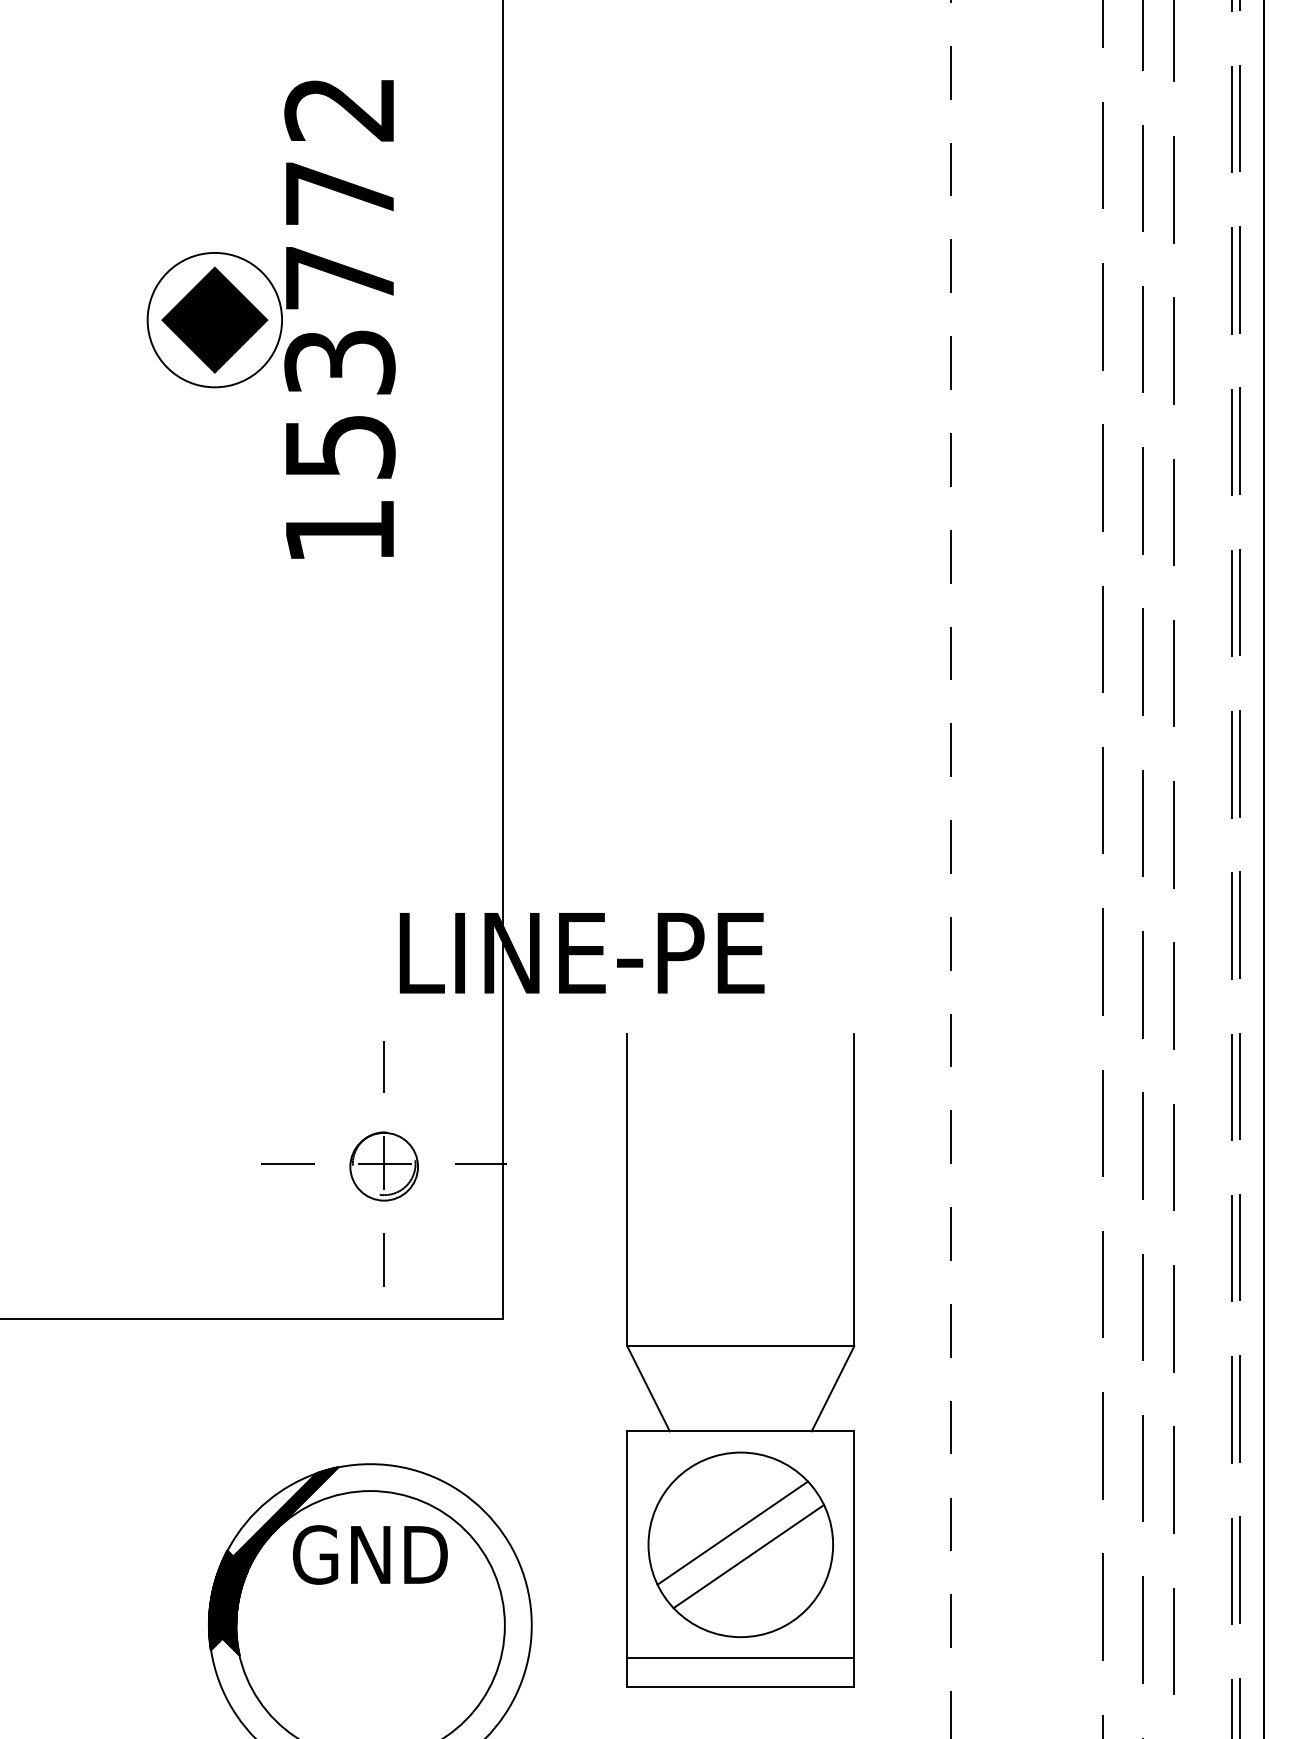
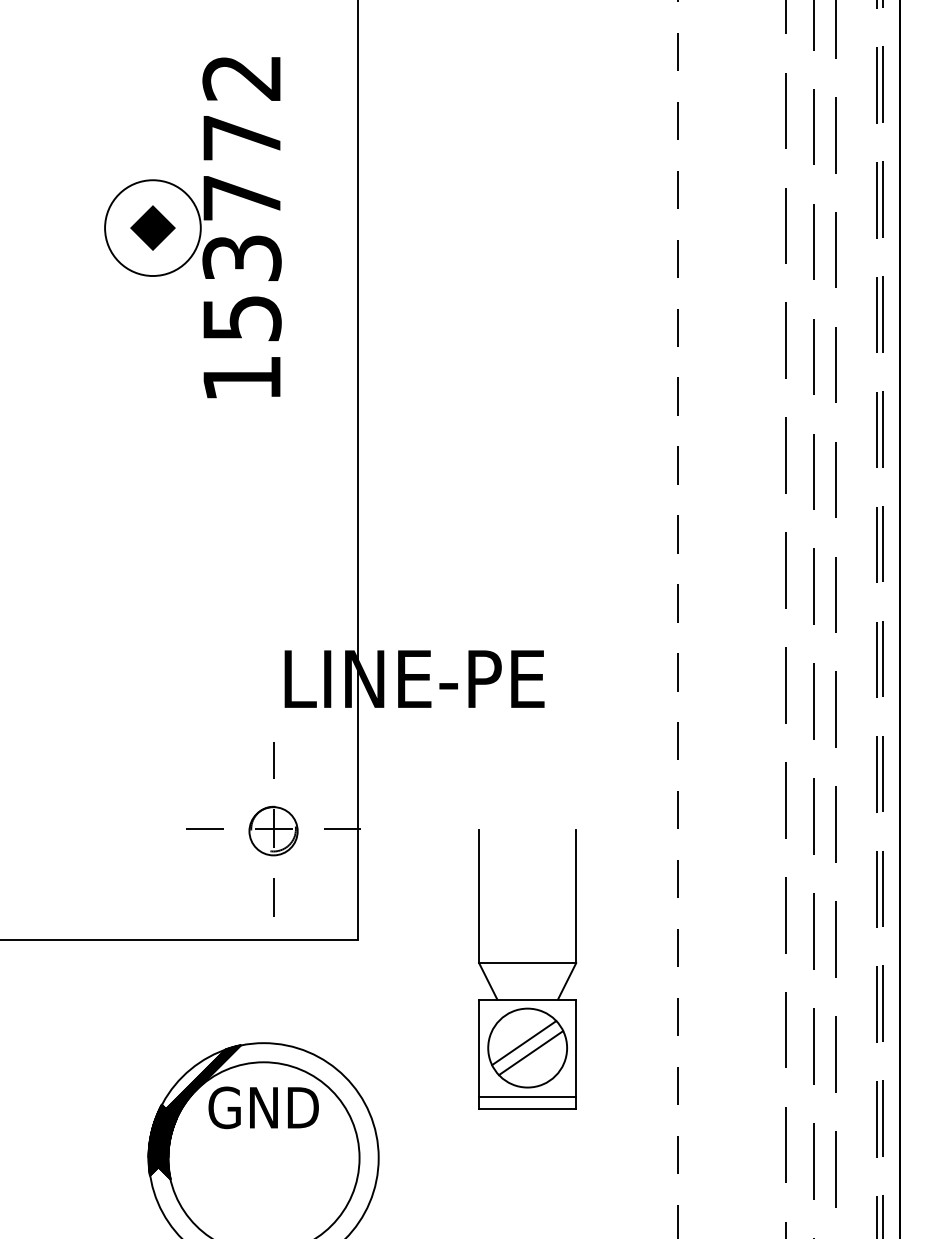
part: (214, 319) -> (152, 227), size x0.6
part: (740, 1360) -> (527, 969), size x0.6

